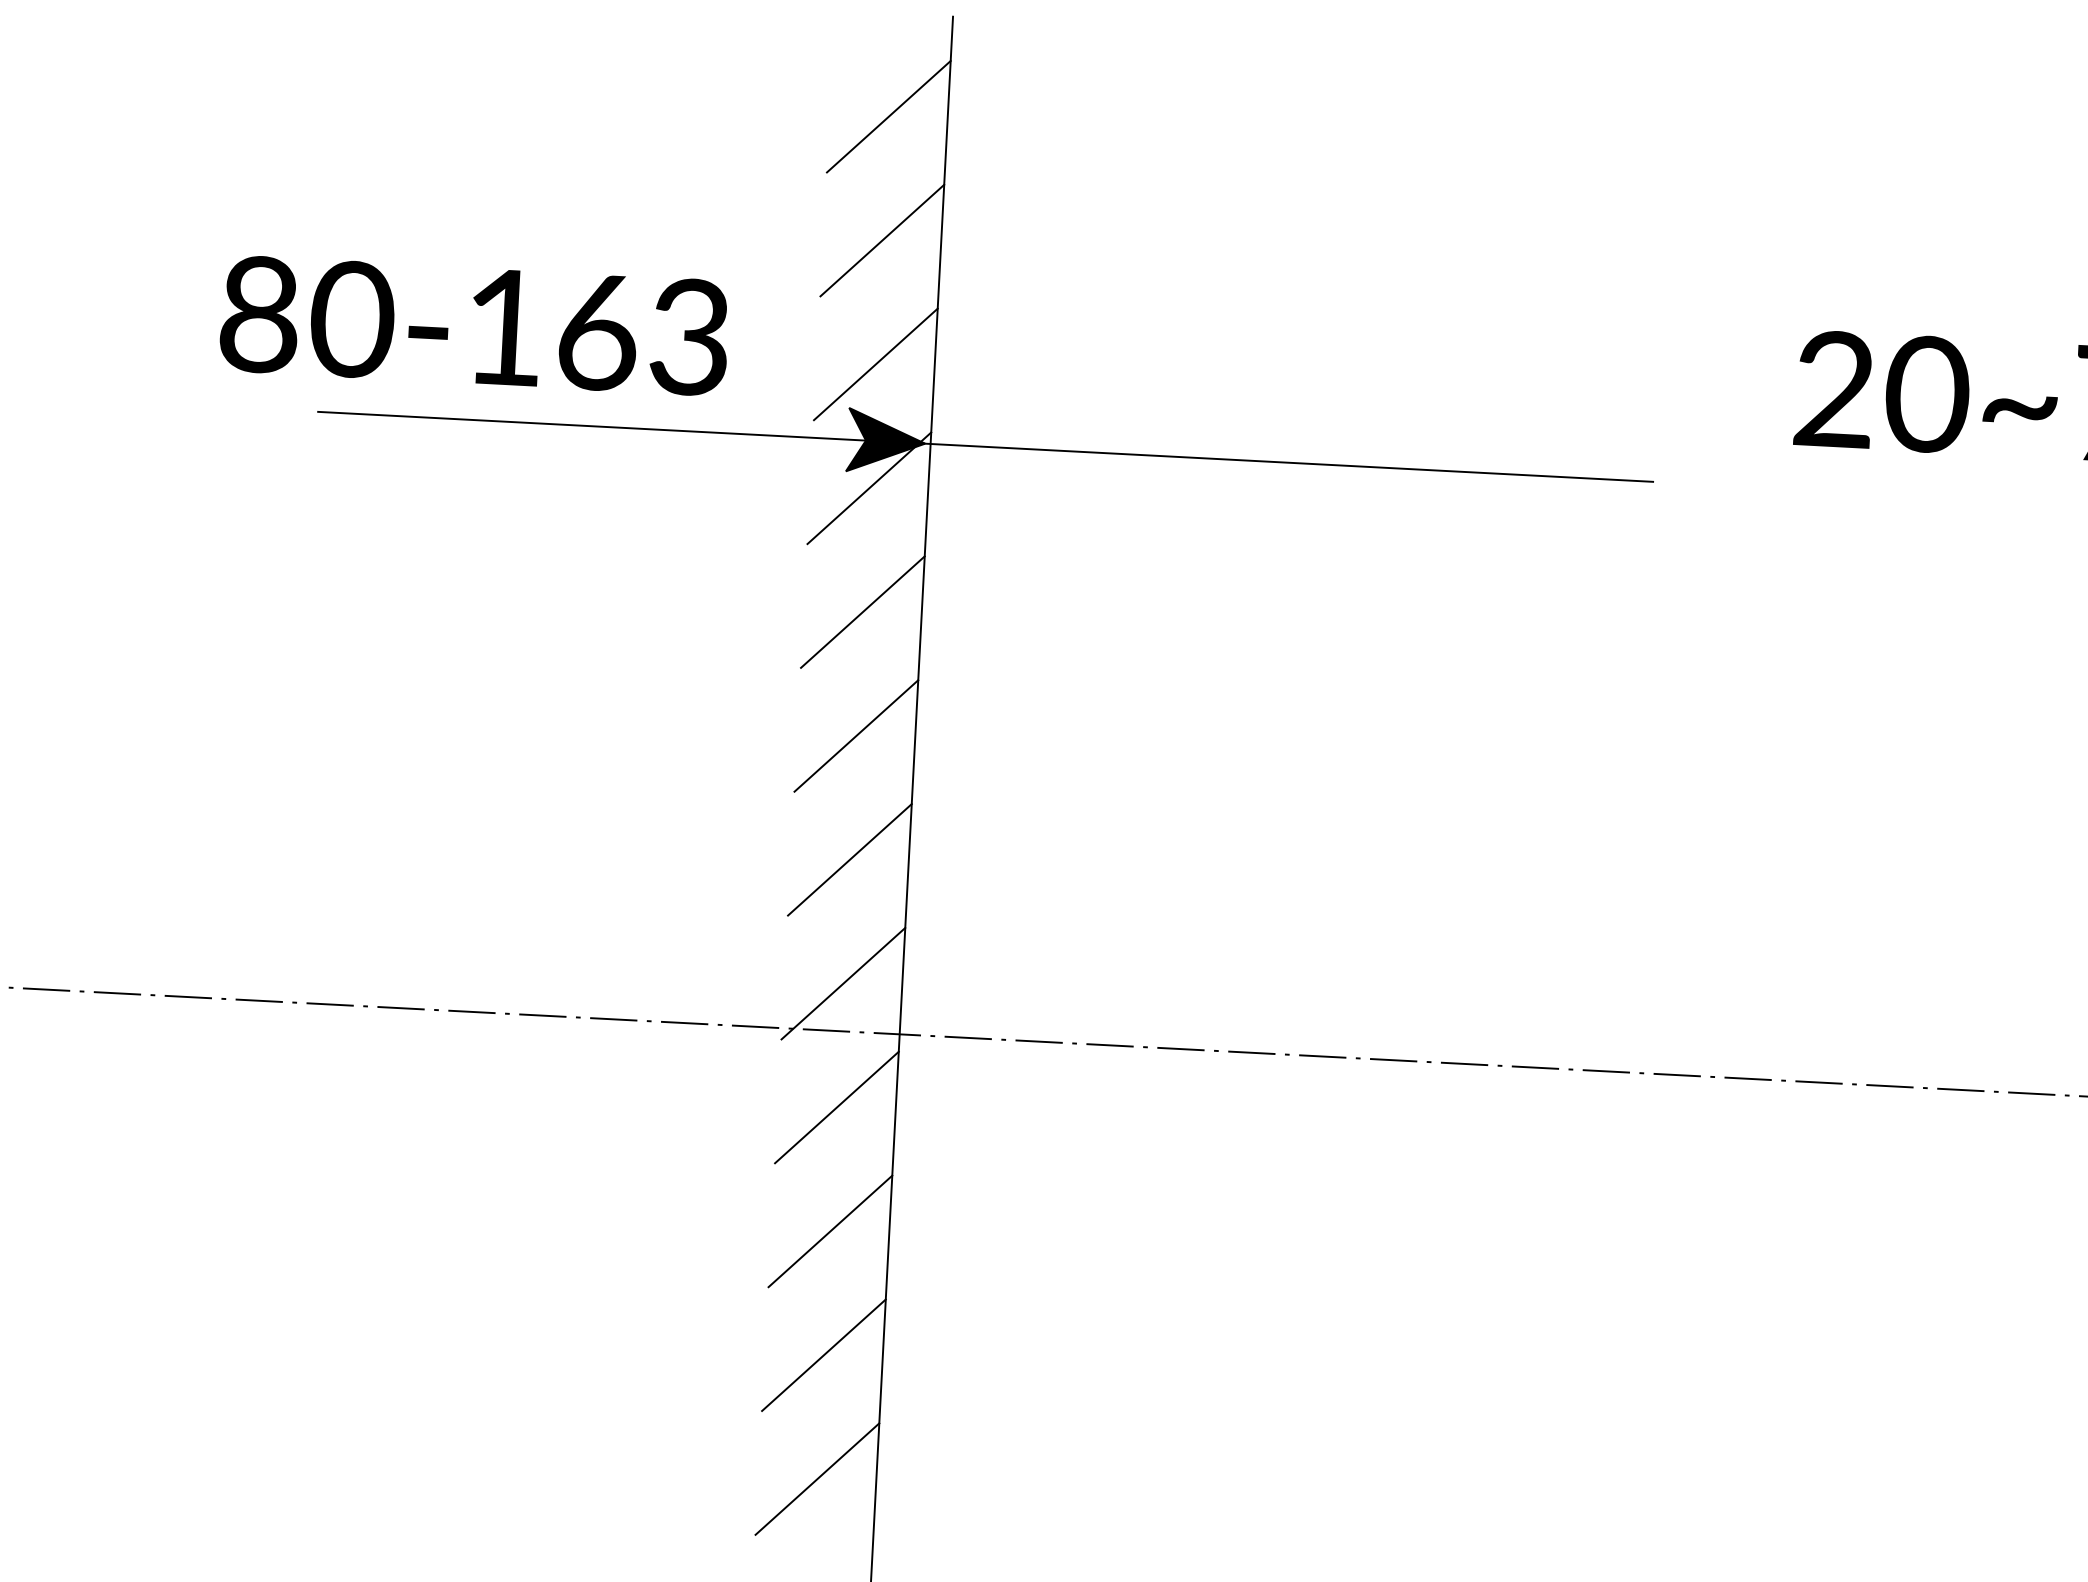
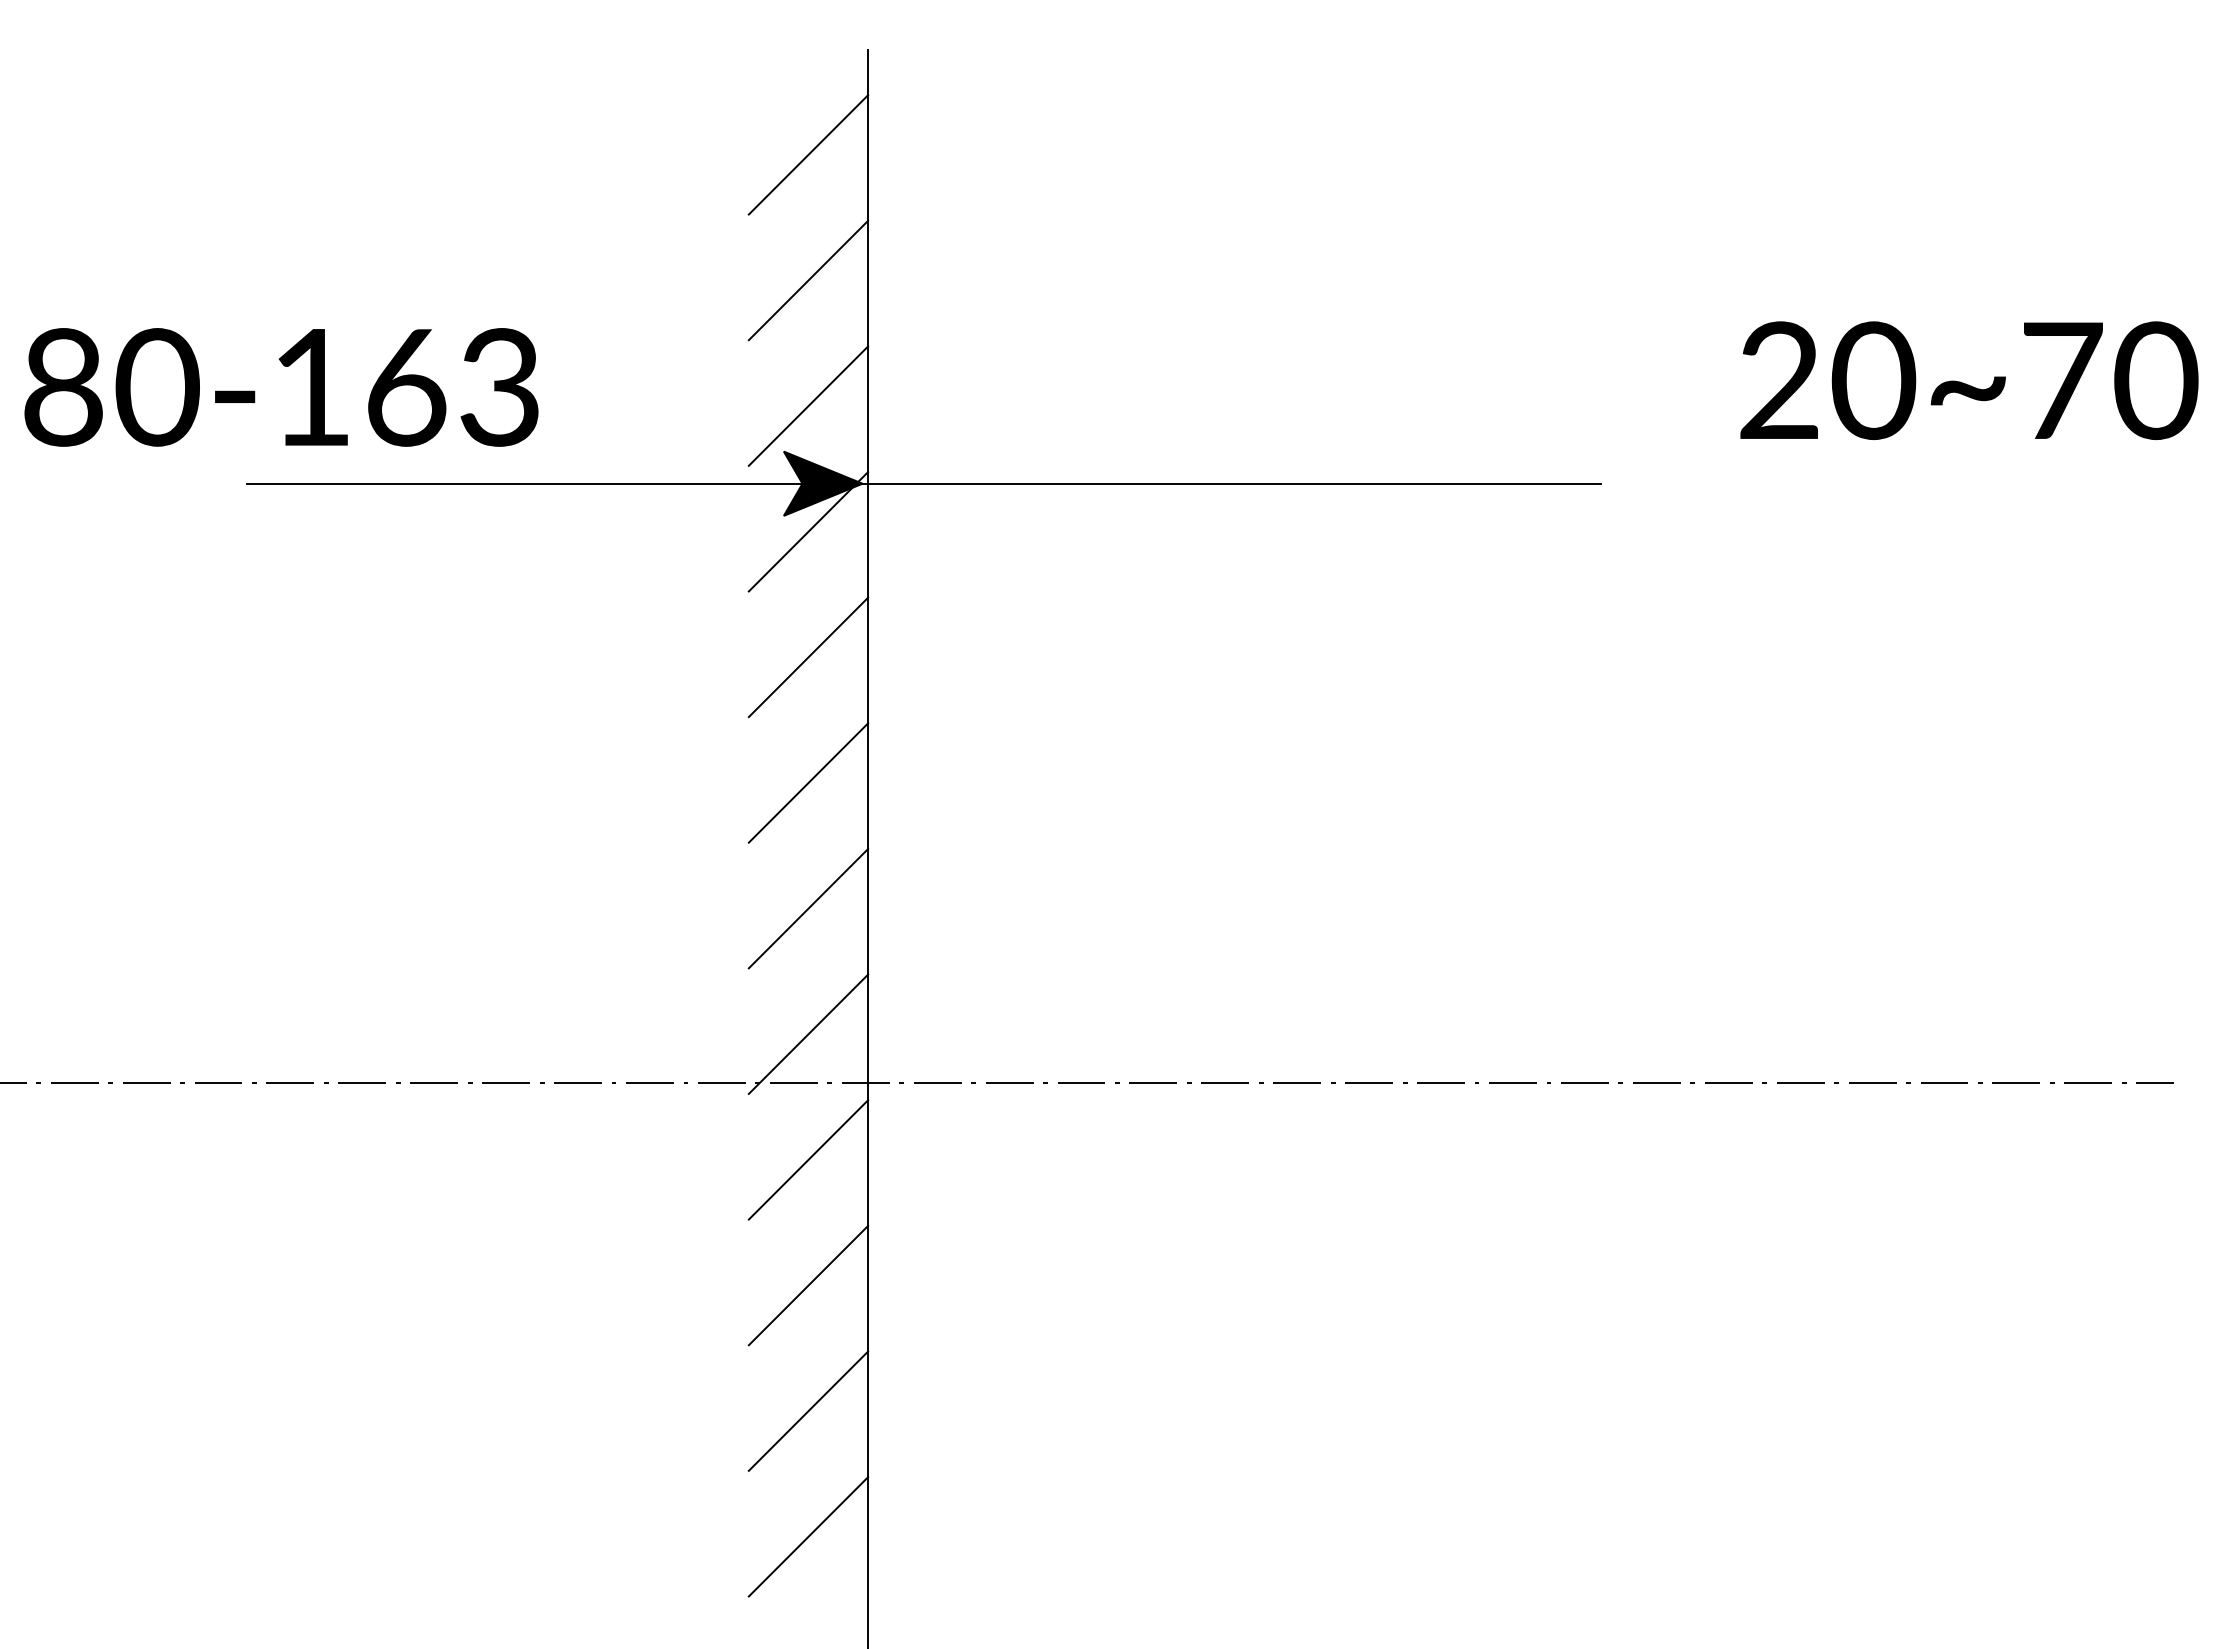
text: (474, 325) -> (281, 387), moved

